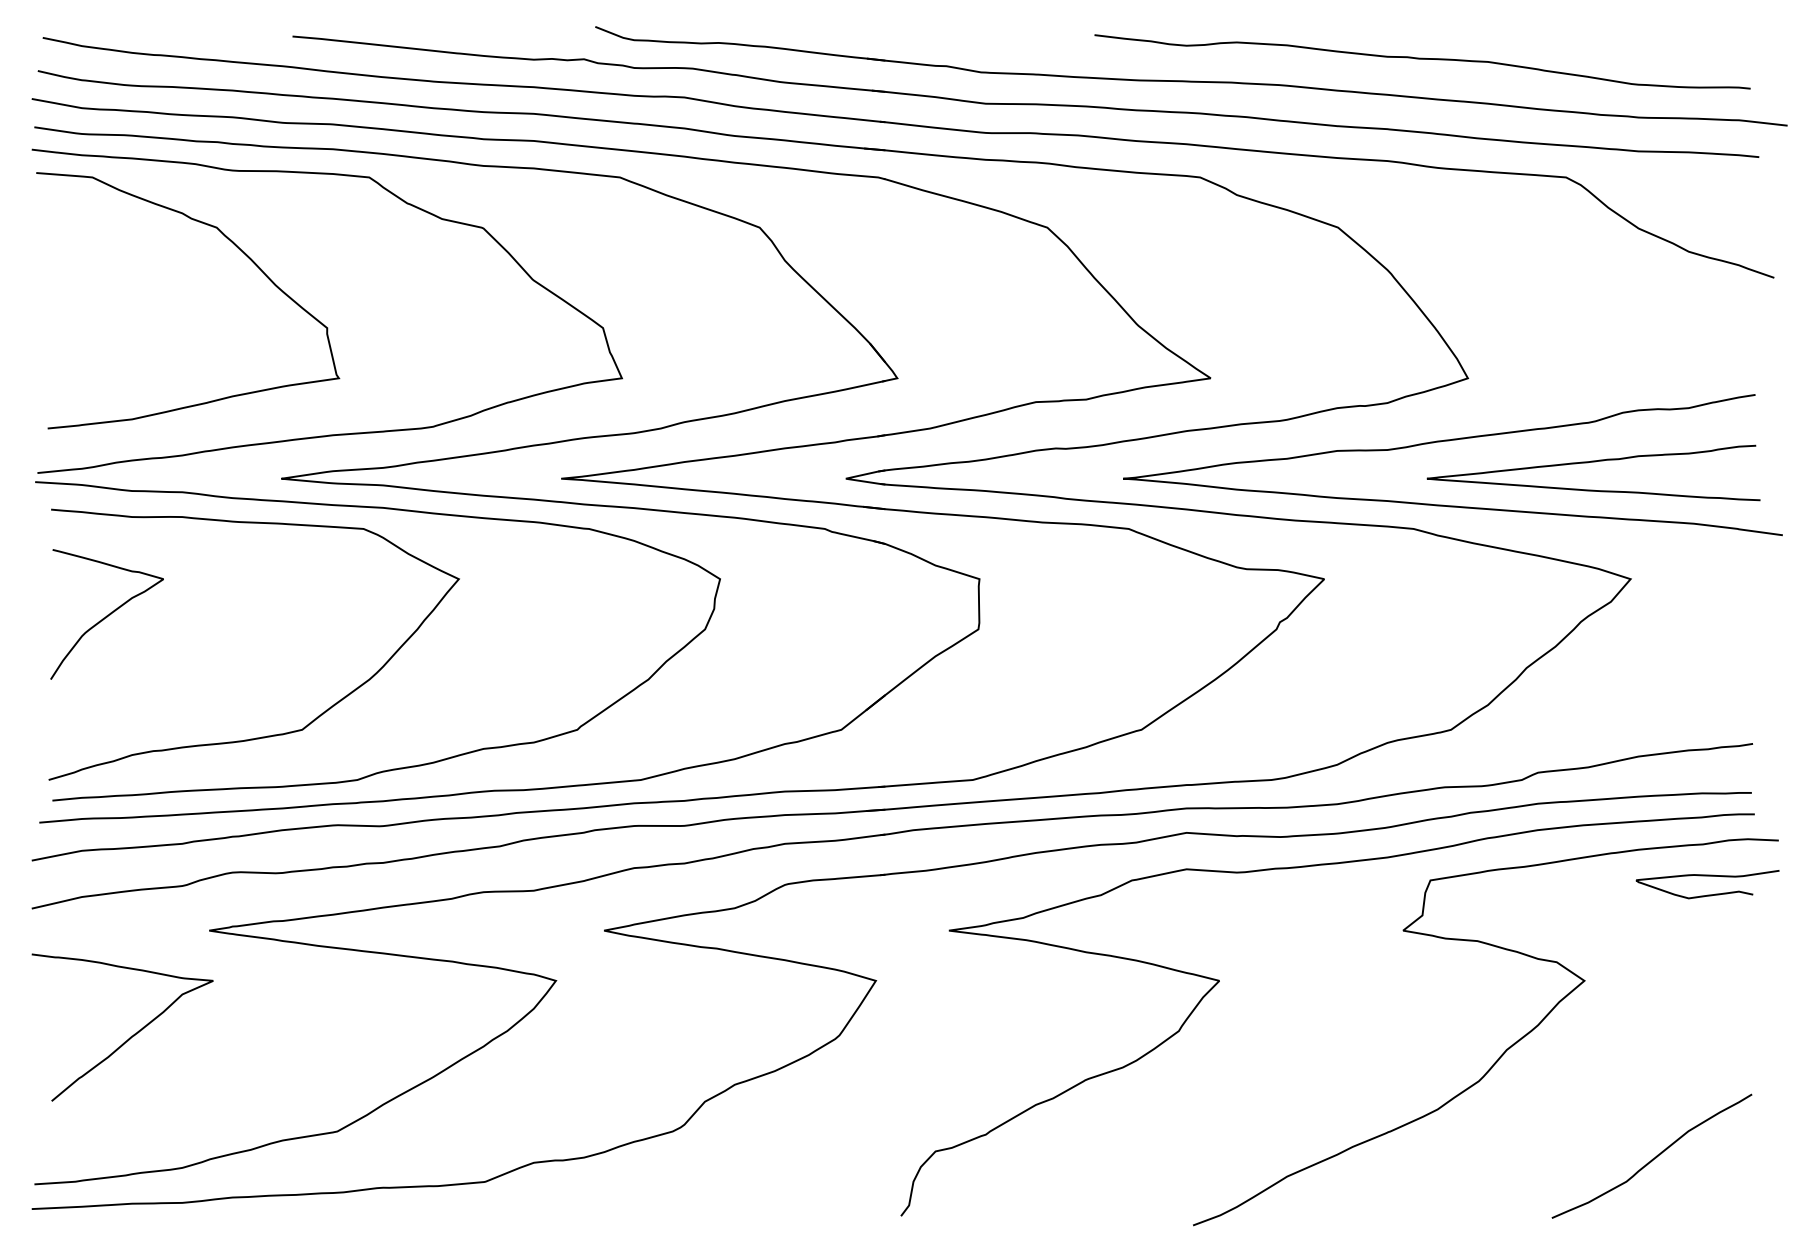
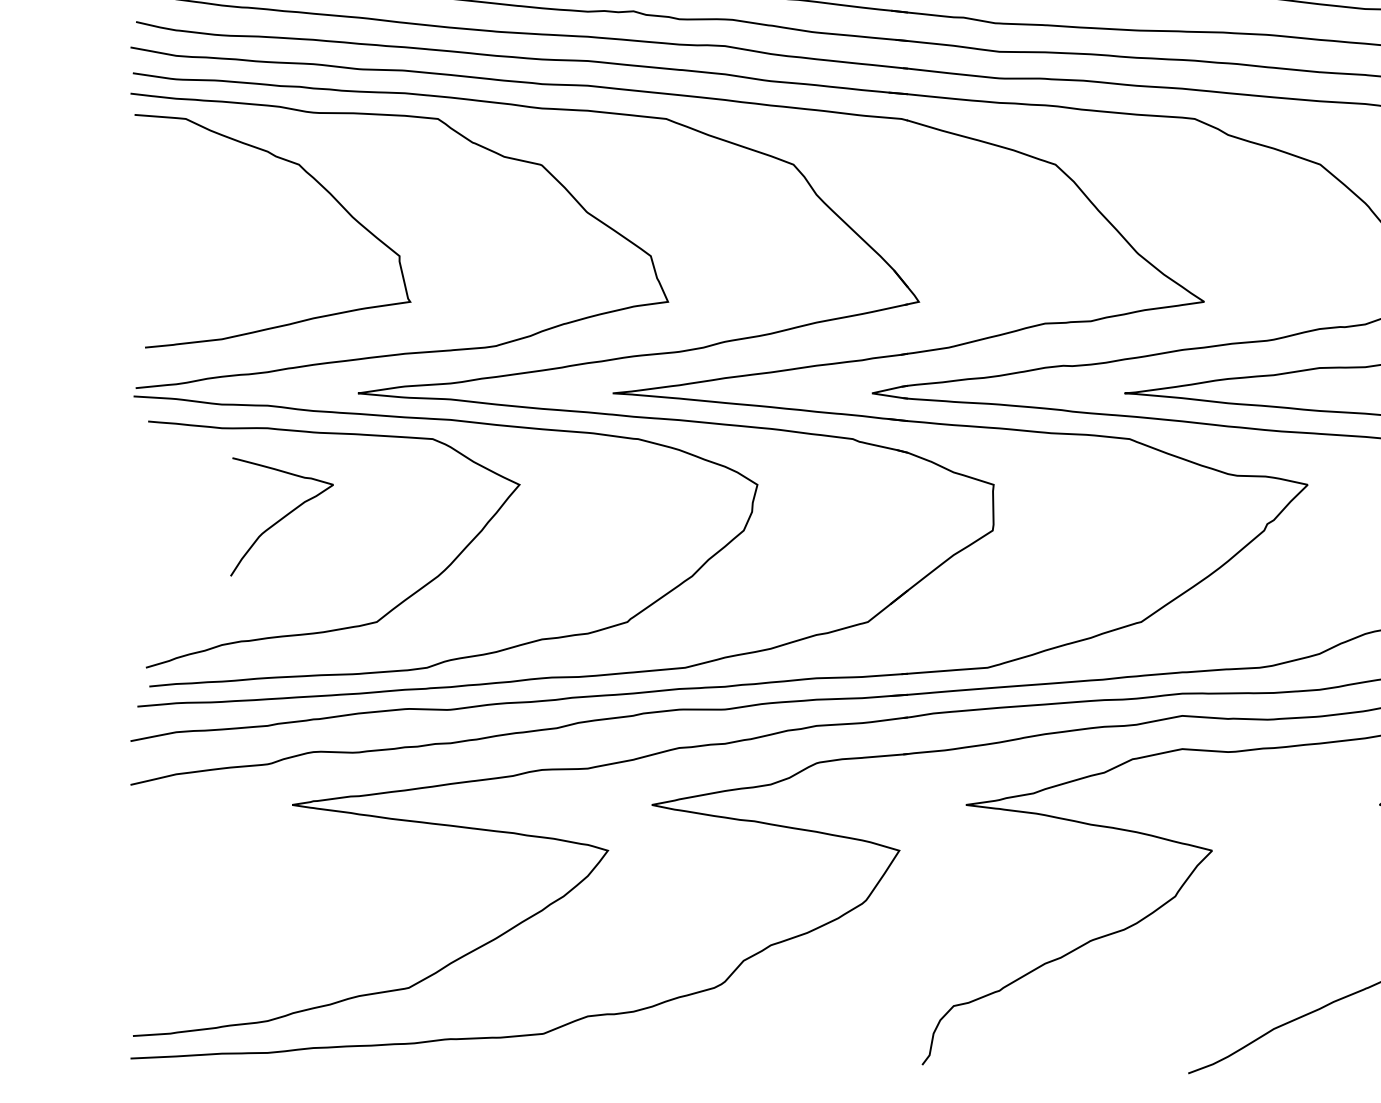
curve: (106, 615) -> (281, 517), moved
curve: (130, 1036) -> (220, 901), removed

